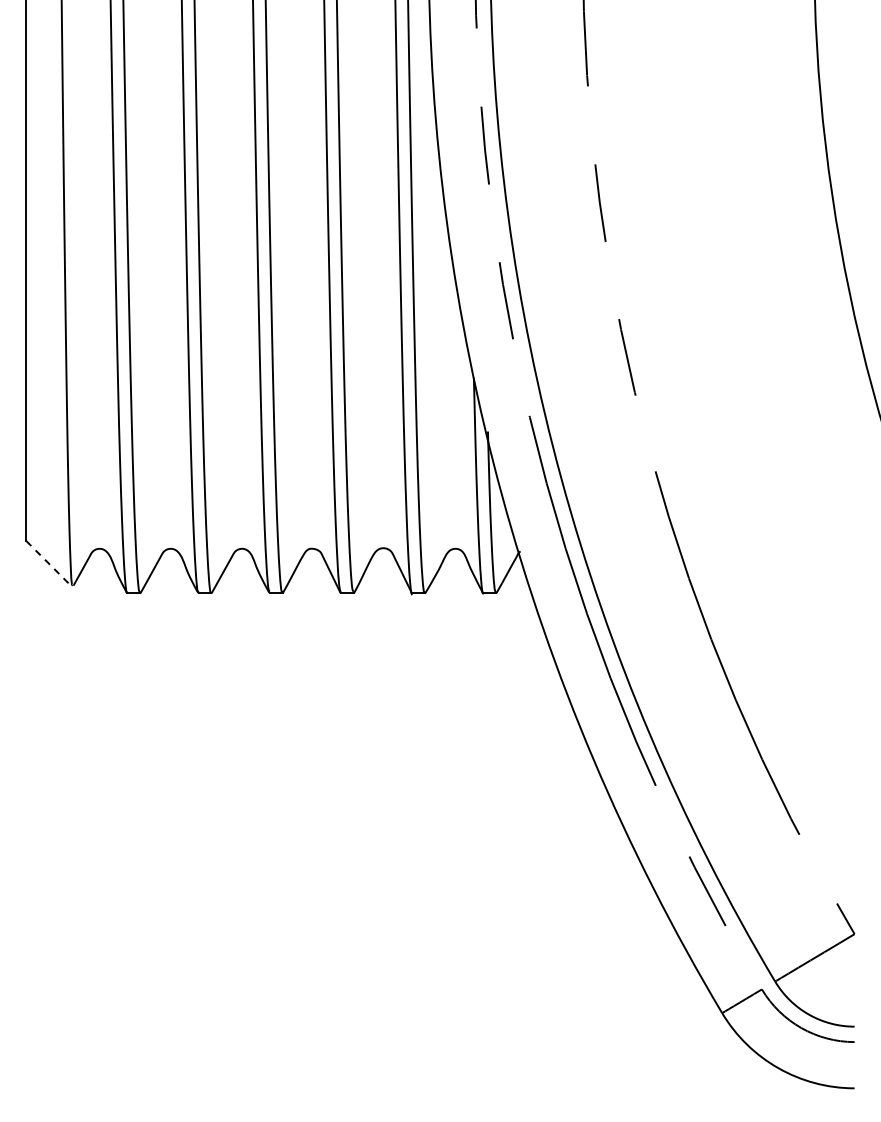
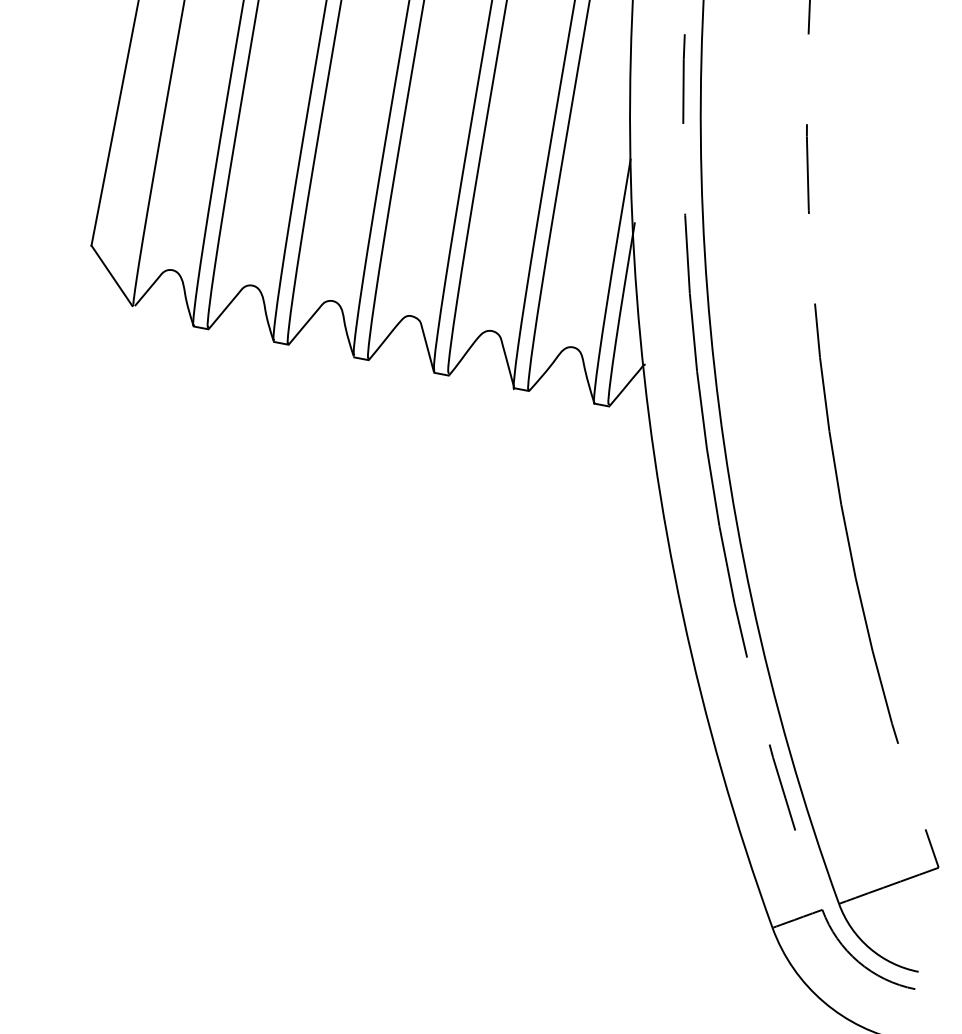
line: (48, 563) -> (111, 275), dashed -> solid

